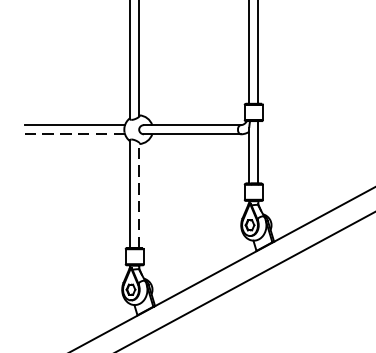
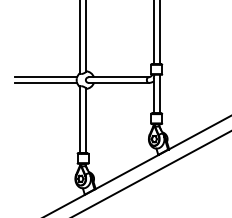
line: (75, 133) -> (46, 82), dashed -> solid
line: (140, 195) -> (86, 120), dashed -> solid

